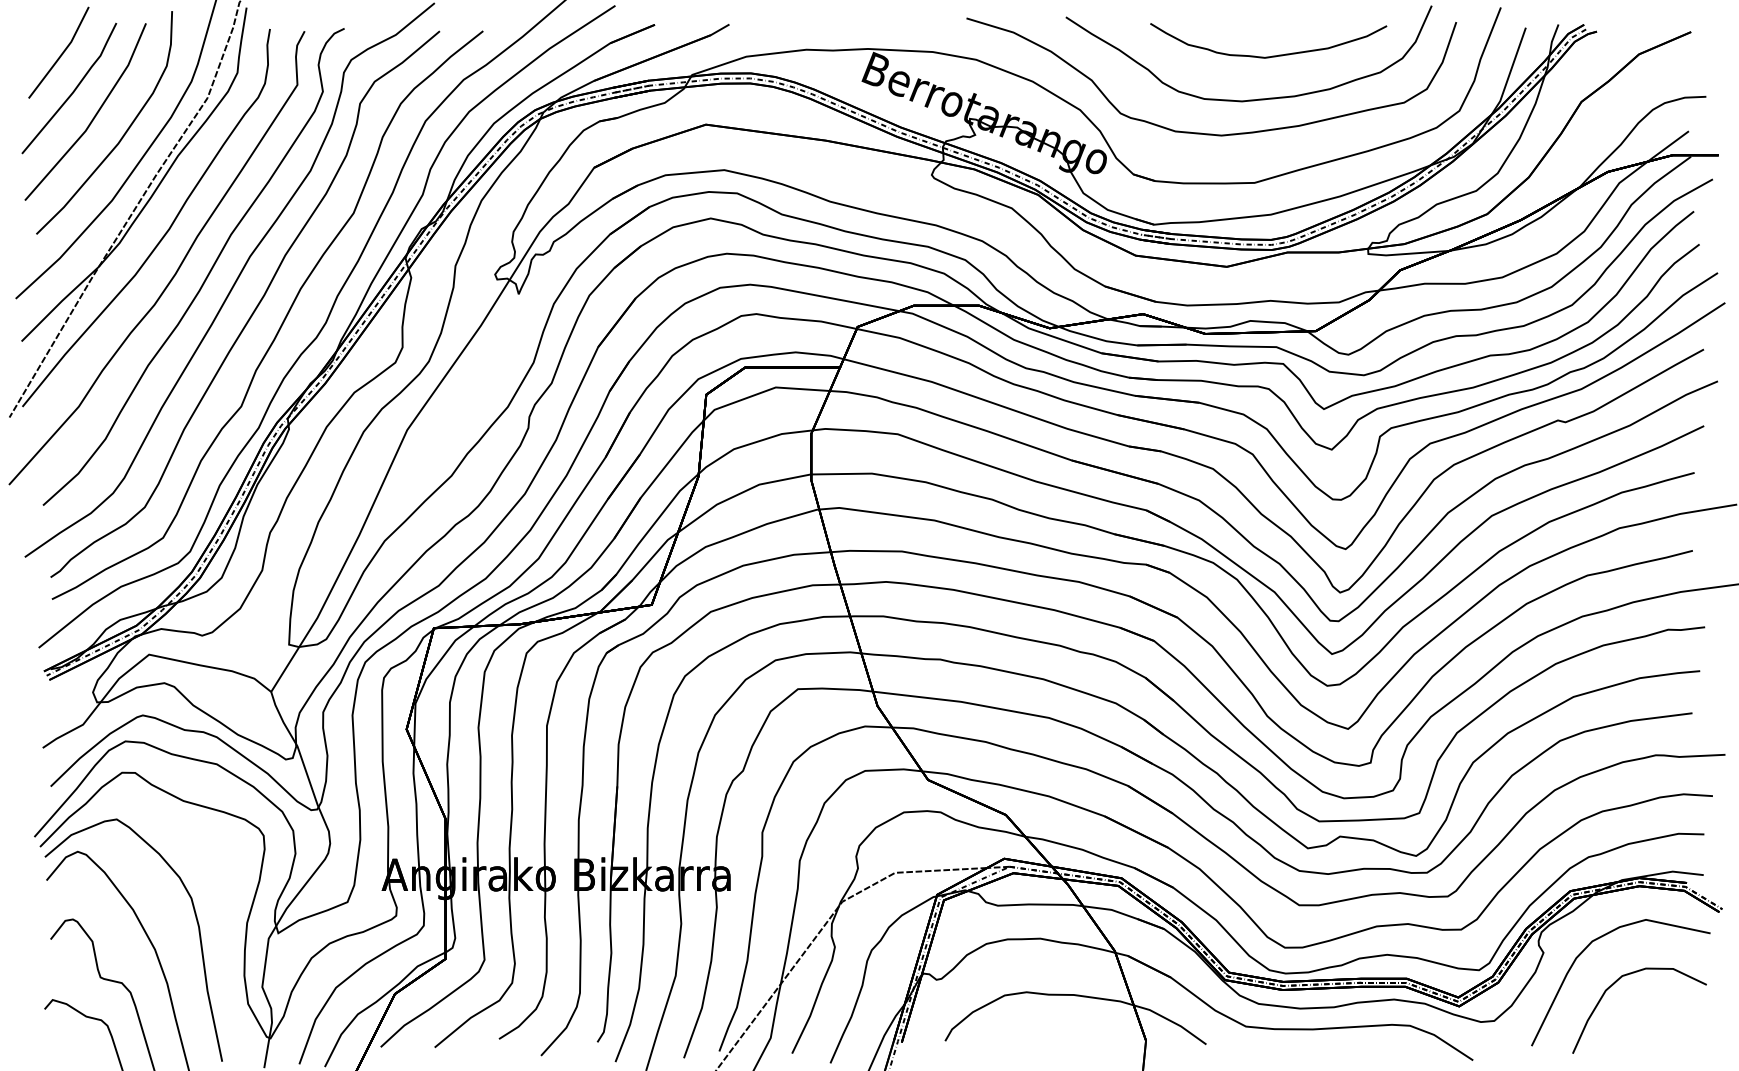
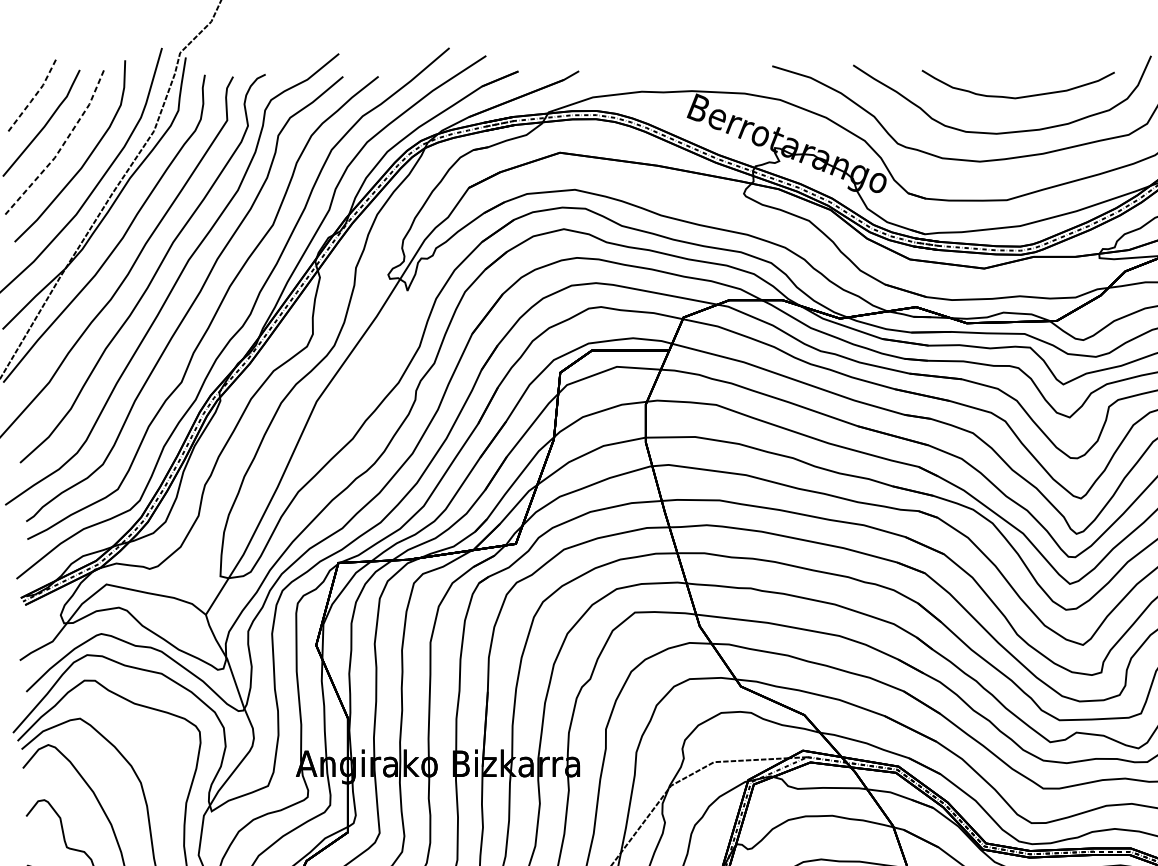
line: (62, 54) -> (35, 95), solid -> dashed
line: (94, 117) -> (61, 146), solid -> dashed

